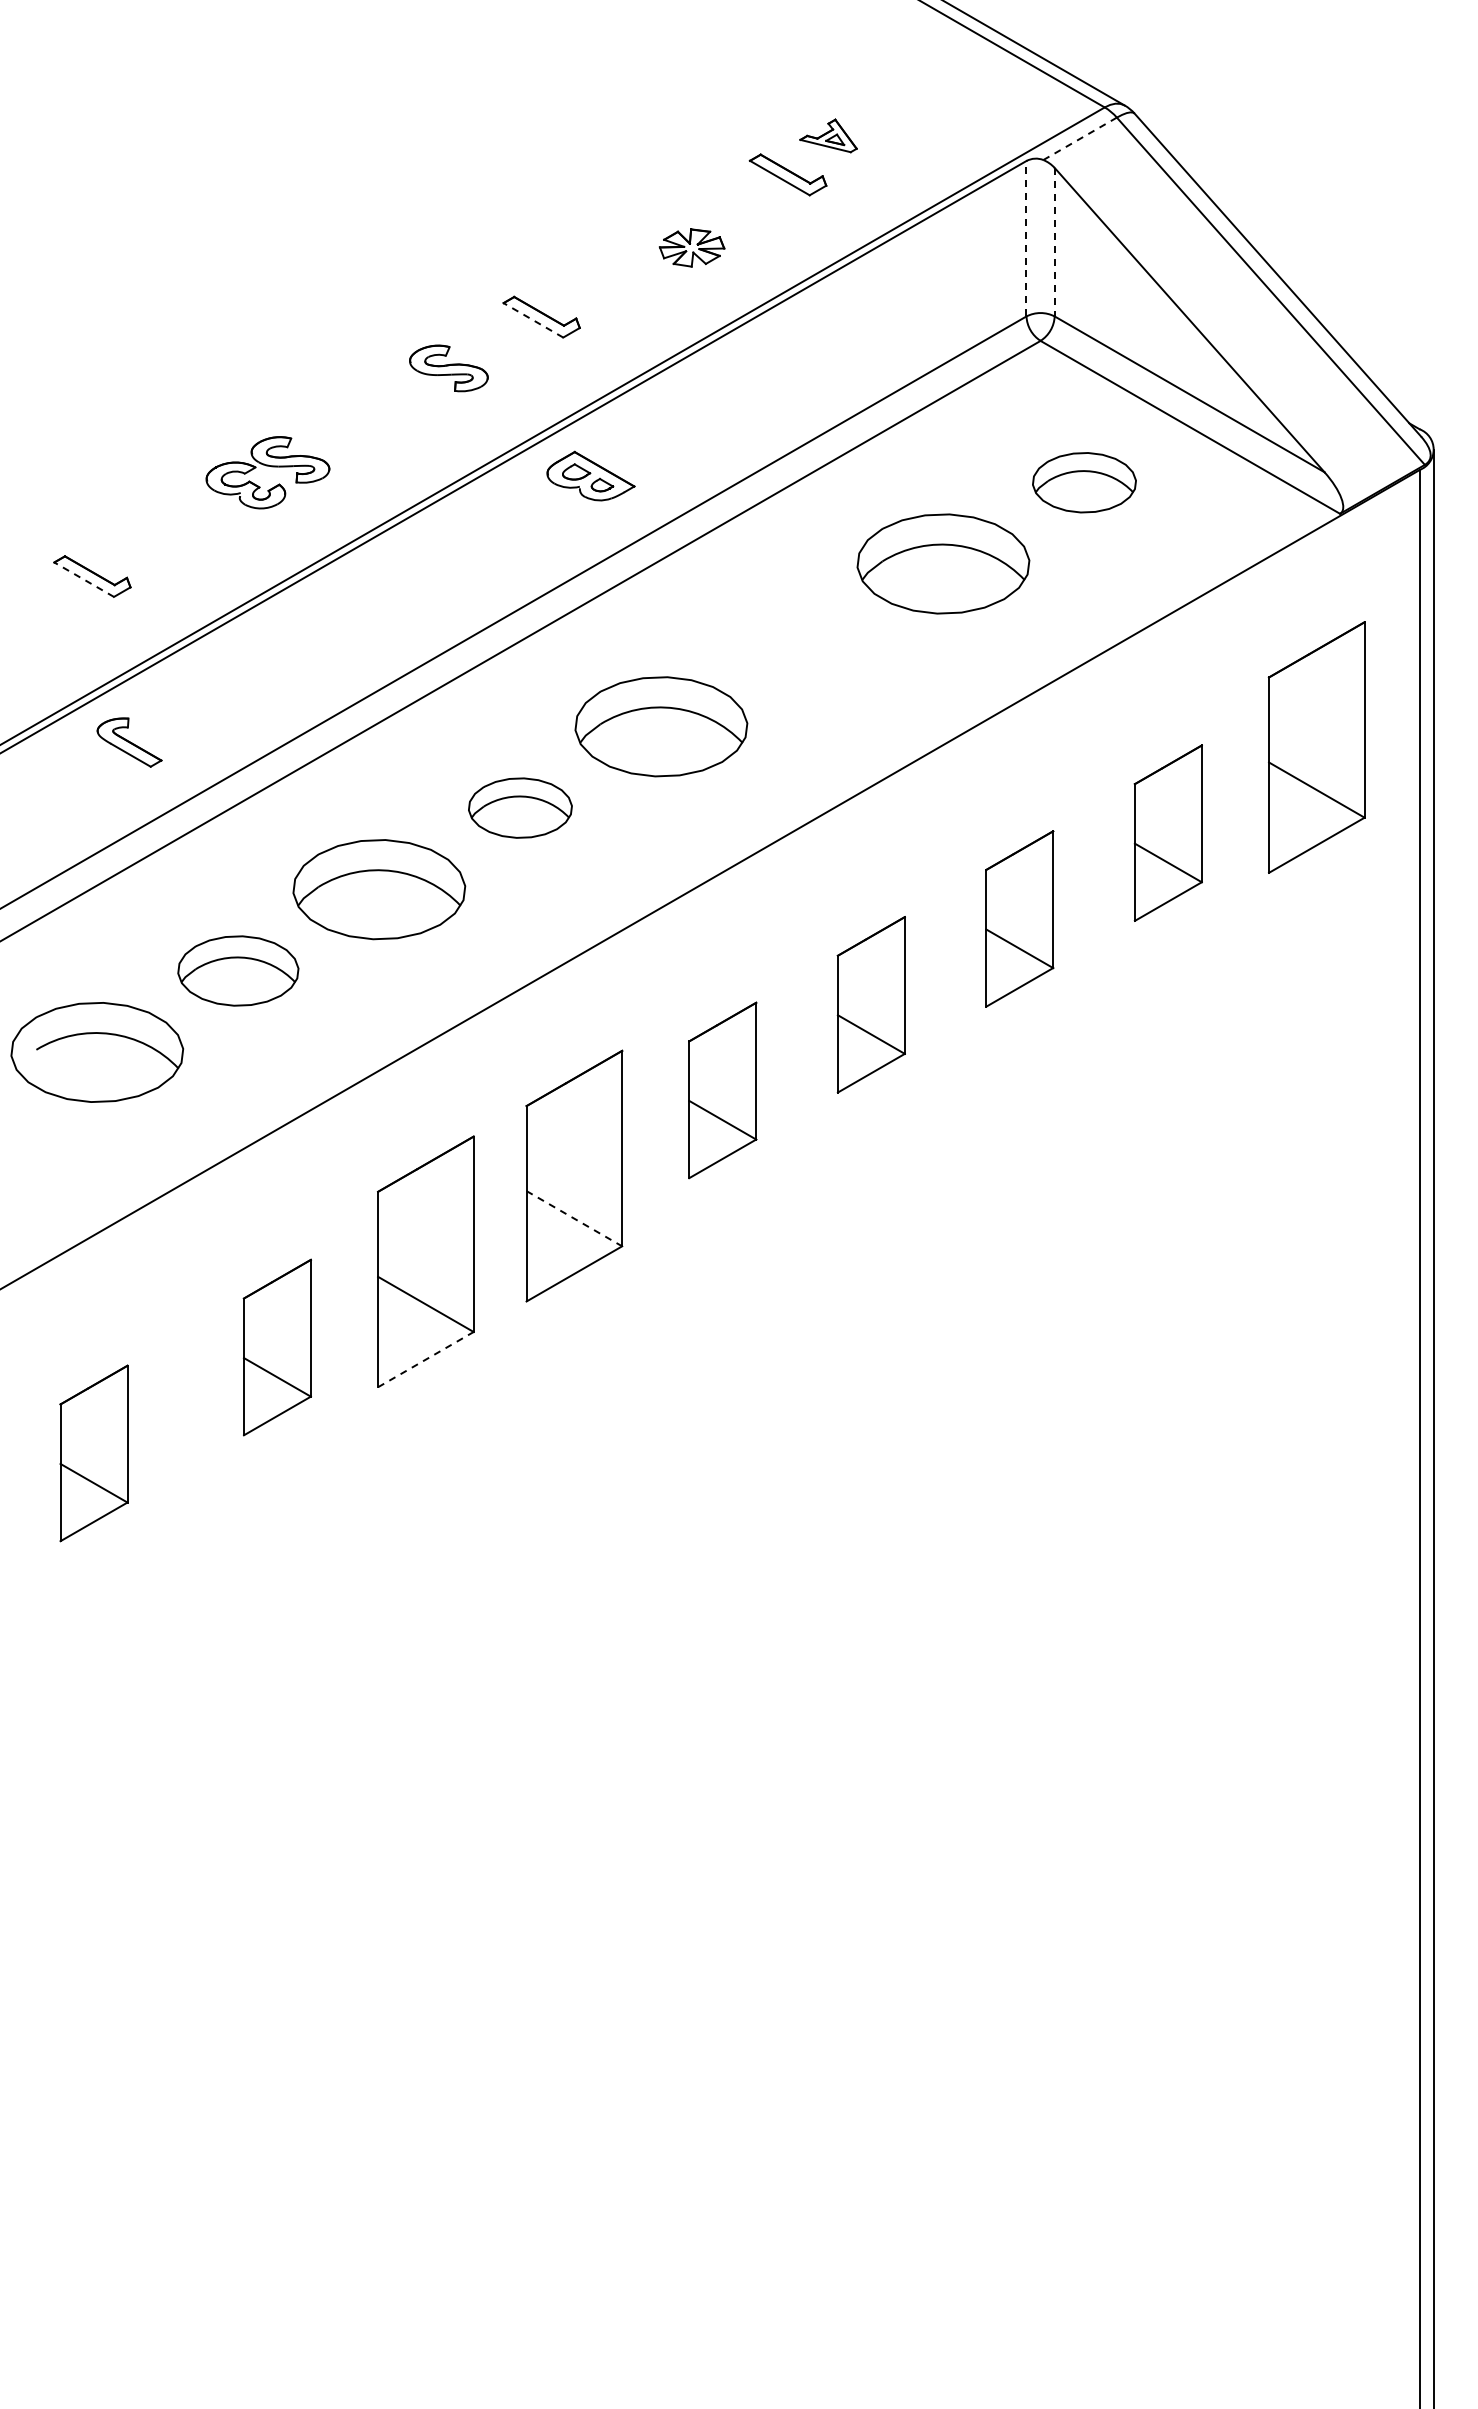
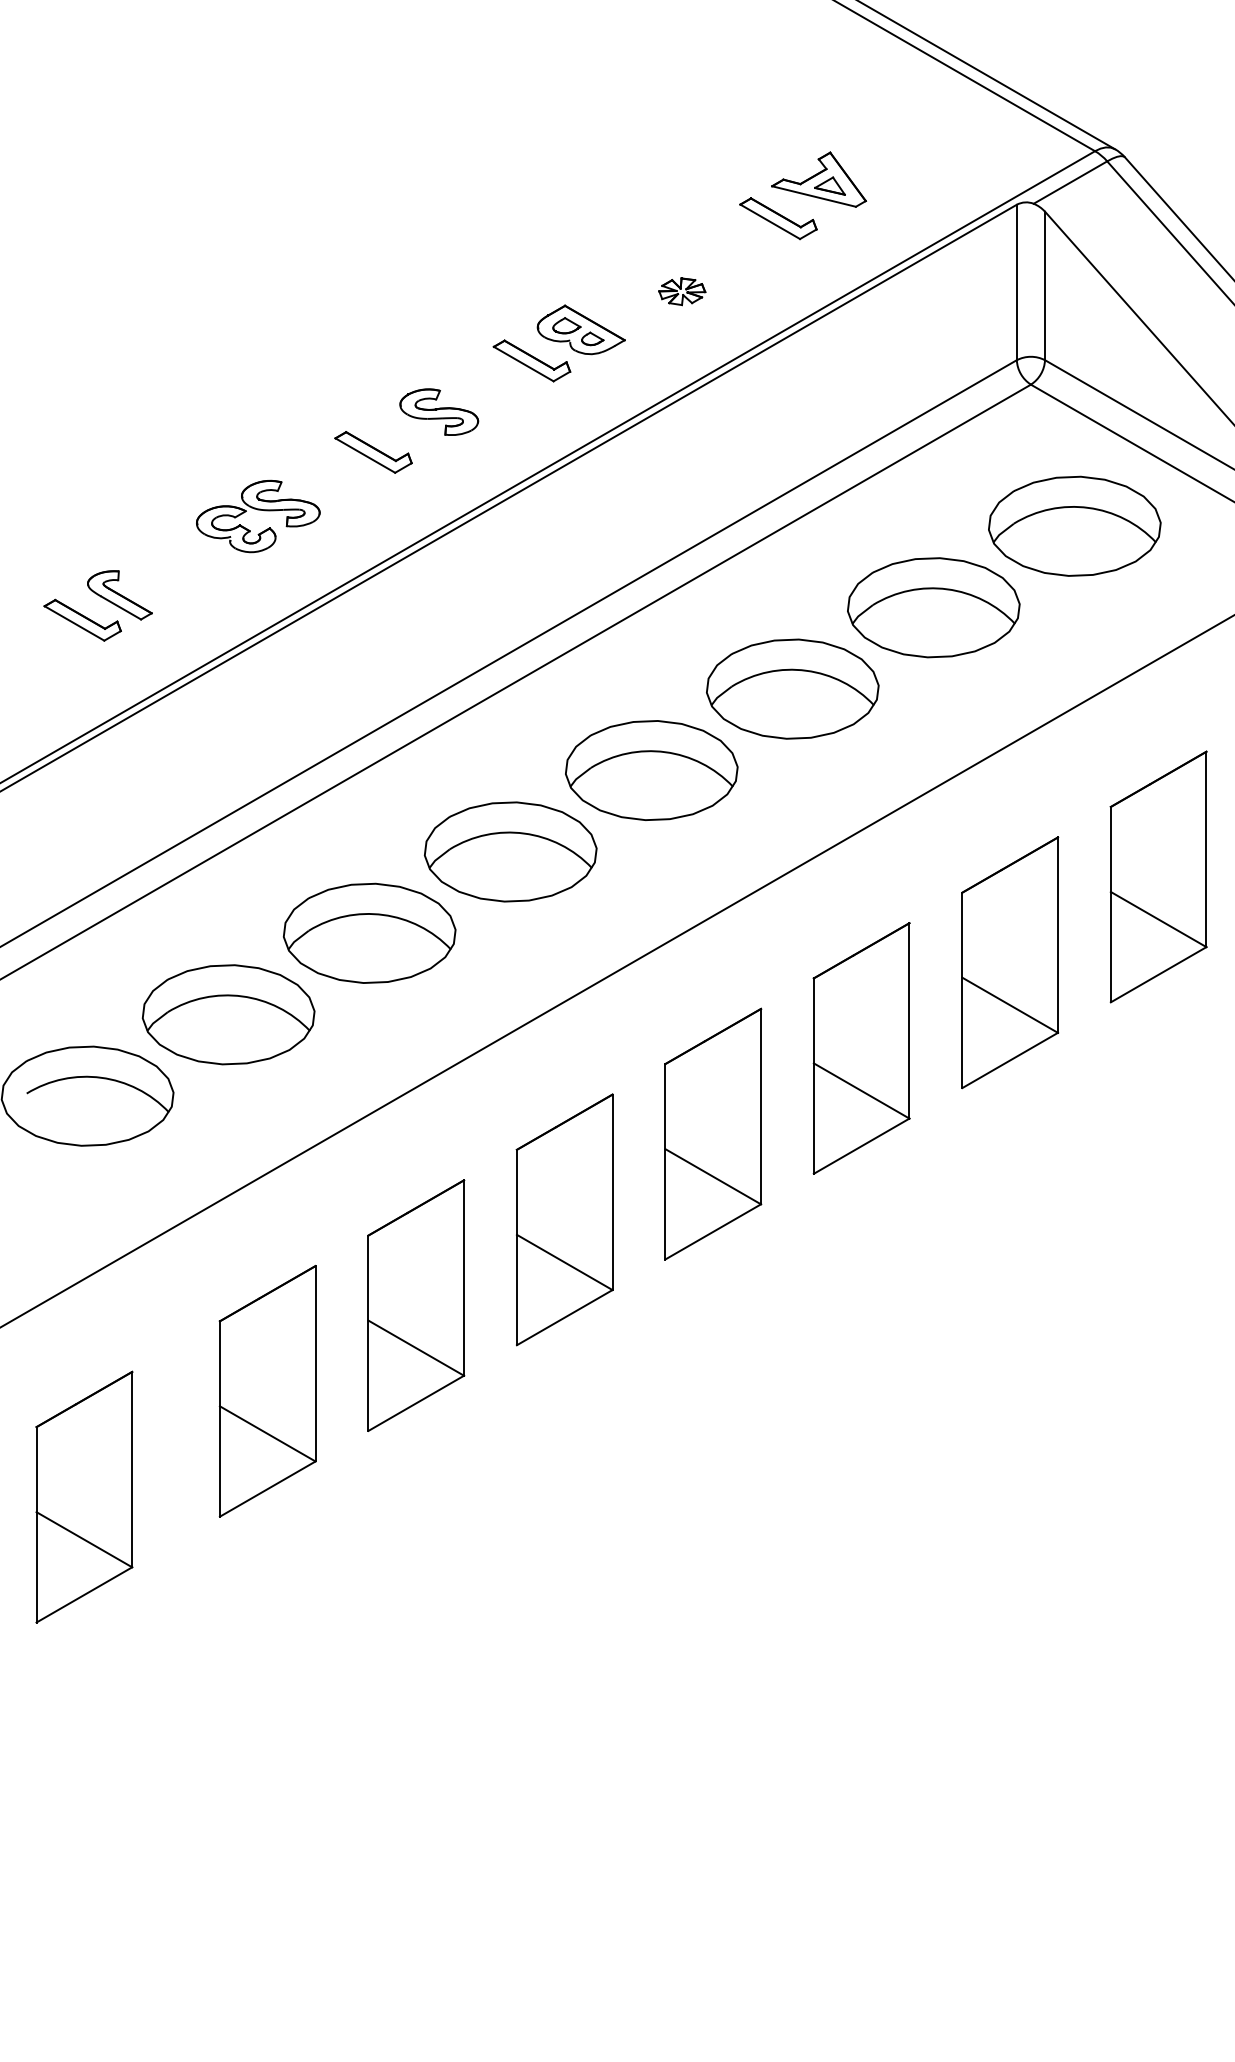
part: (828, 135) -> (818, 179), size x1.67
line: (1079, 139) -> (1069, 183), dashed -> solid
line: (1026, 238) -> (1016, 282), dashed -> solid
line: (1054, 242) -> (1044, 286), dashed -> solid
part: (691, 247) -> (681, 291), size x0.71
line: (532, 320) -> (522, 364), dashed -> solid
part: (383, 408) -> (373, 452), added
part: (590, 475) -> (580, 329), moved
part: (1084, 482) -> (1074, 526), size x1.67
line: (83, 579) -> (73, 623), dashed -> solid
part: (802, 644) -> (792, 688), added
part: (129, 742) -> (119, 595), moved
part: (520, 807) -> (510, 851), size x1.67
part: (1168, 832) -> (1158, 876), size x1.43
part: (1019, 918) -> (1009, 962), size x1.43
part: (238, 970) -> (228, 1014), size x1.43
part: (871, 1004) -> (861, 1048), size x1.43
part: (722, 1090) -> (712, 1134), size x1.43
line: (574, 1218) -> (564, 1262), dashed -> solid
part: (277, 1347) -> (267, 1391), size x1.43
line: (426, 1359) -> (416, 1403), dashed -> solid
part: (93, 1453) -> (83, 1497), size x1.43

